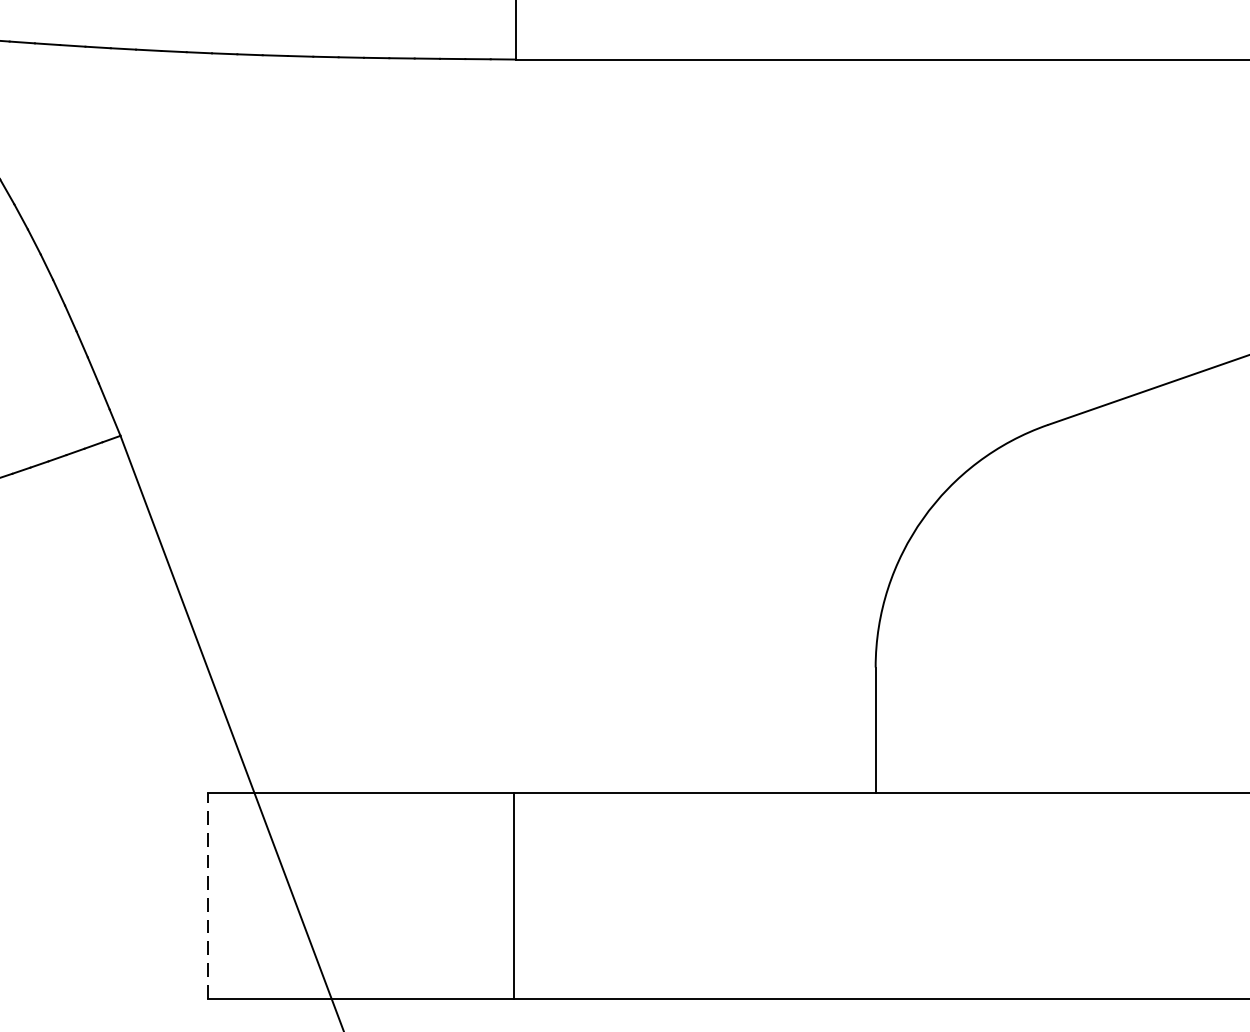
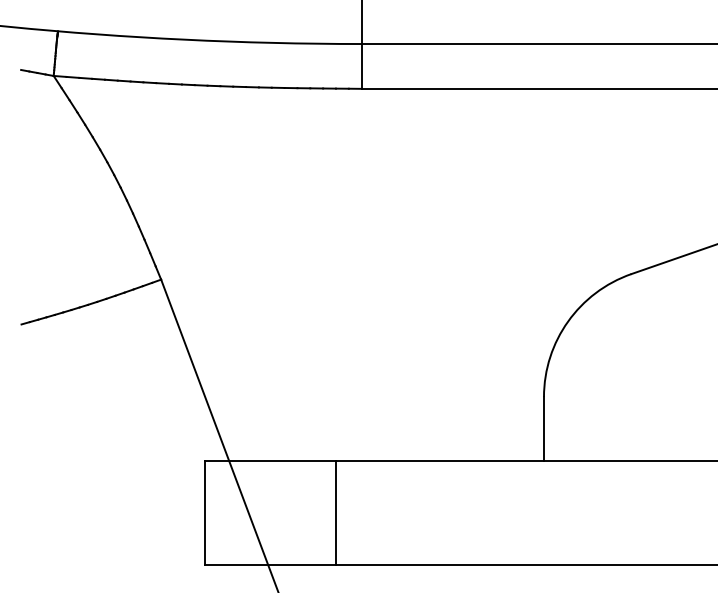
line: (207, 895) -> (205, 512), dashed -> solid
line: (513, 895) -> (335, 512), moved

